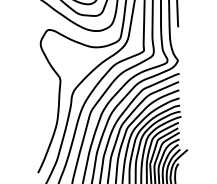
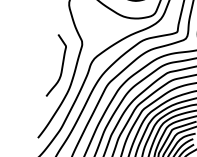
curve: (45, 104) -> (61, 66), added

